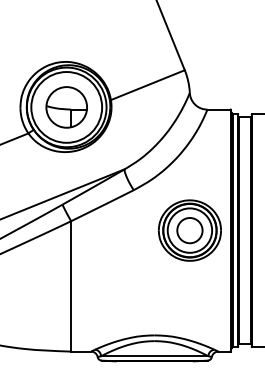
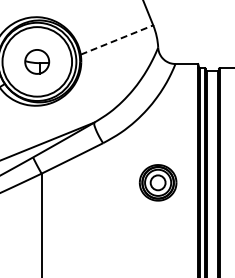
line: (147, 85) -> (116, 40), solid -> dashed
part: (66, 107) -> (37, 61), size x0.6
part: (189, 230) -> (157, 182), size x0.6

